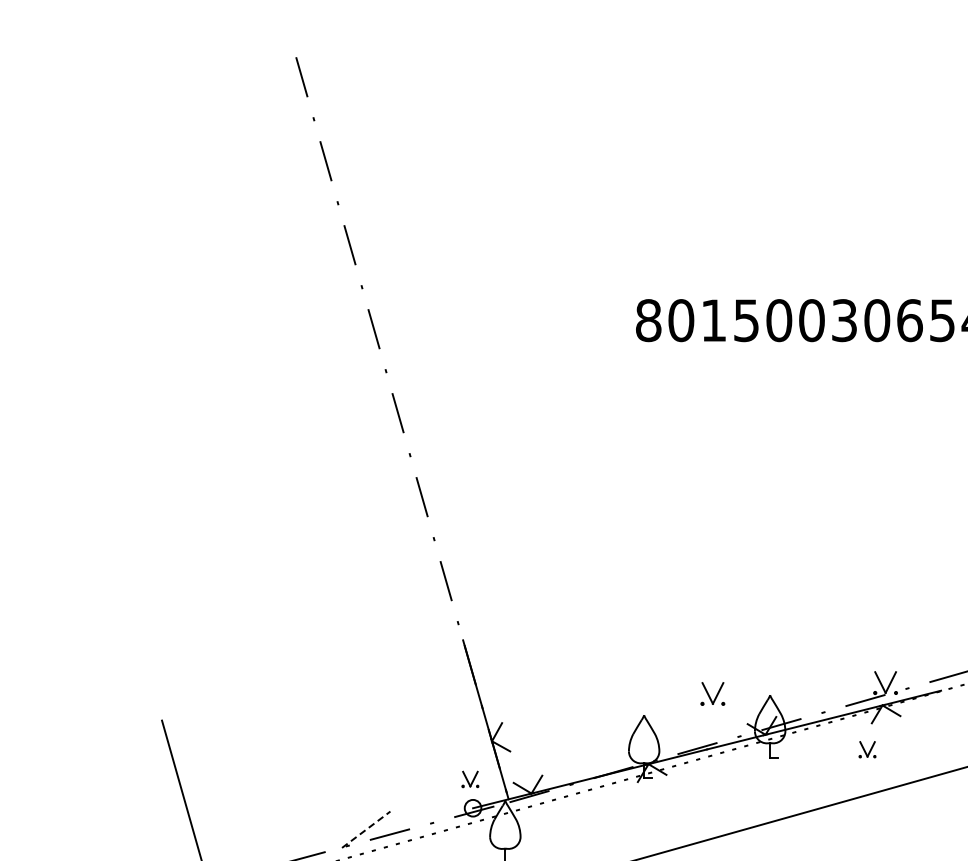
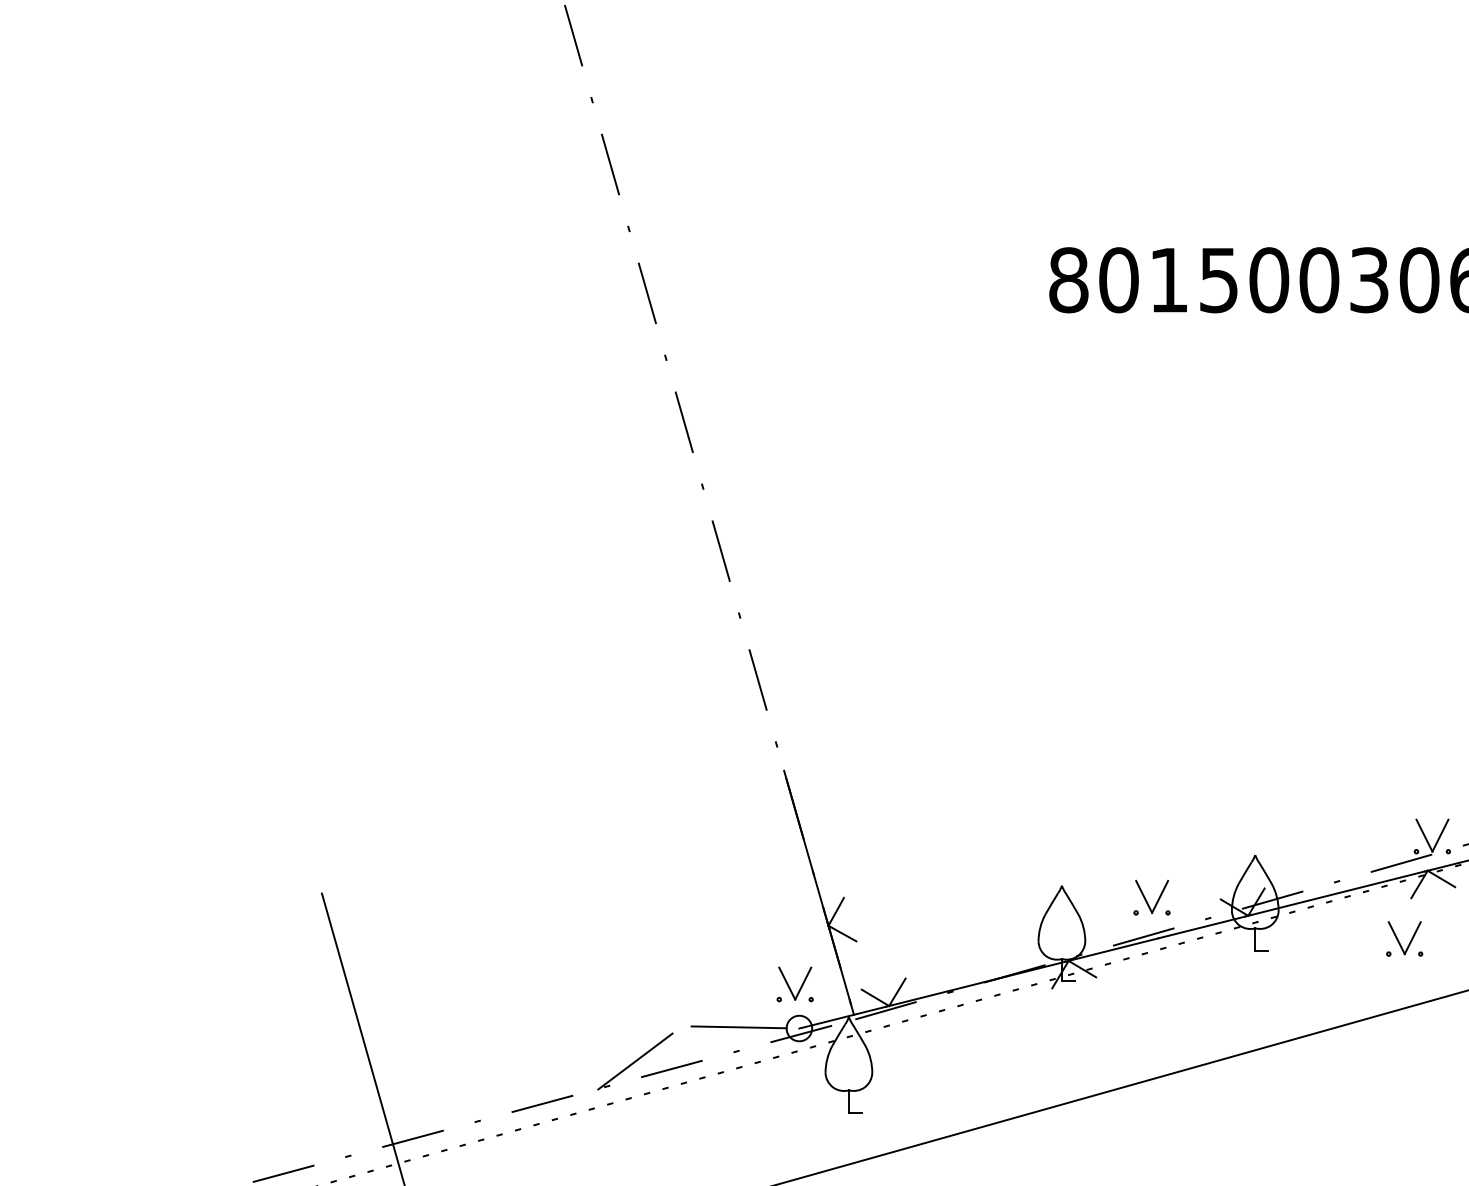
part: (712, 693) -> (1151, 896), moved
part: (867, 749) -> (1404, 938), size x1.43
part: (470, 779) -> (795, 984), size x1.43
line: (433, 807) -> (738, 1027), added
line: (366, 829) -> (635, 1061), dashed -> solid

